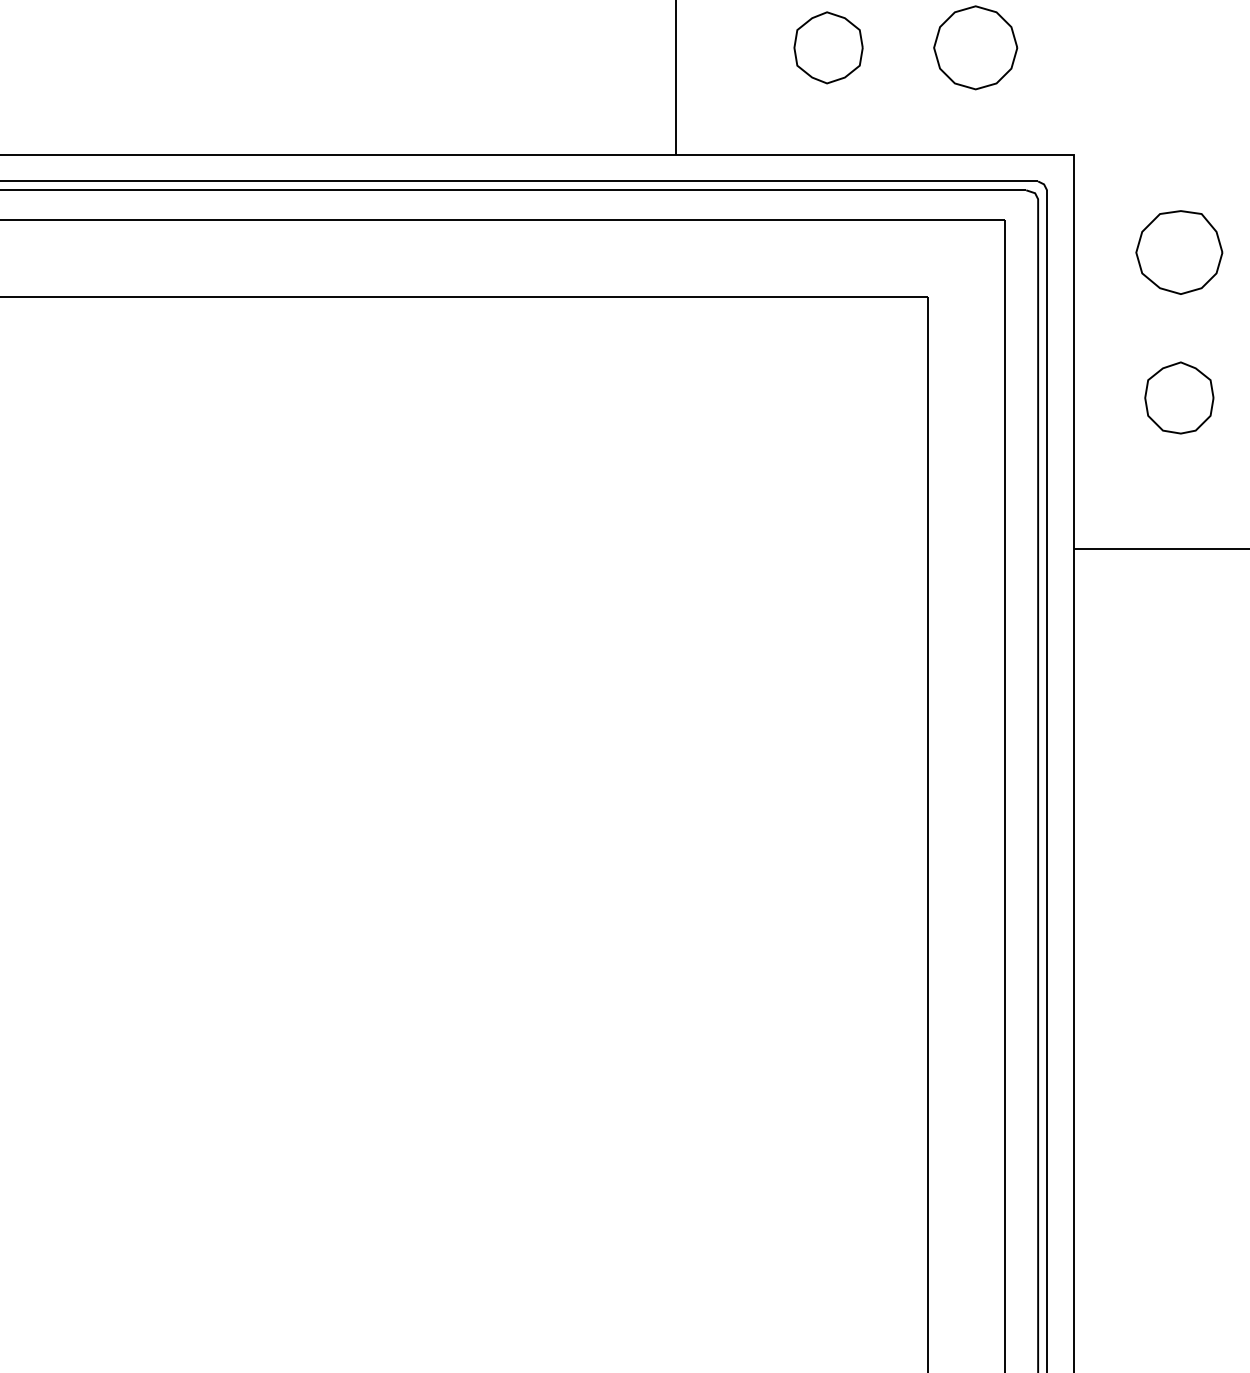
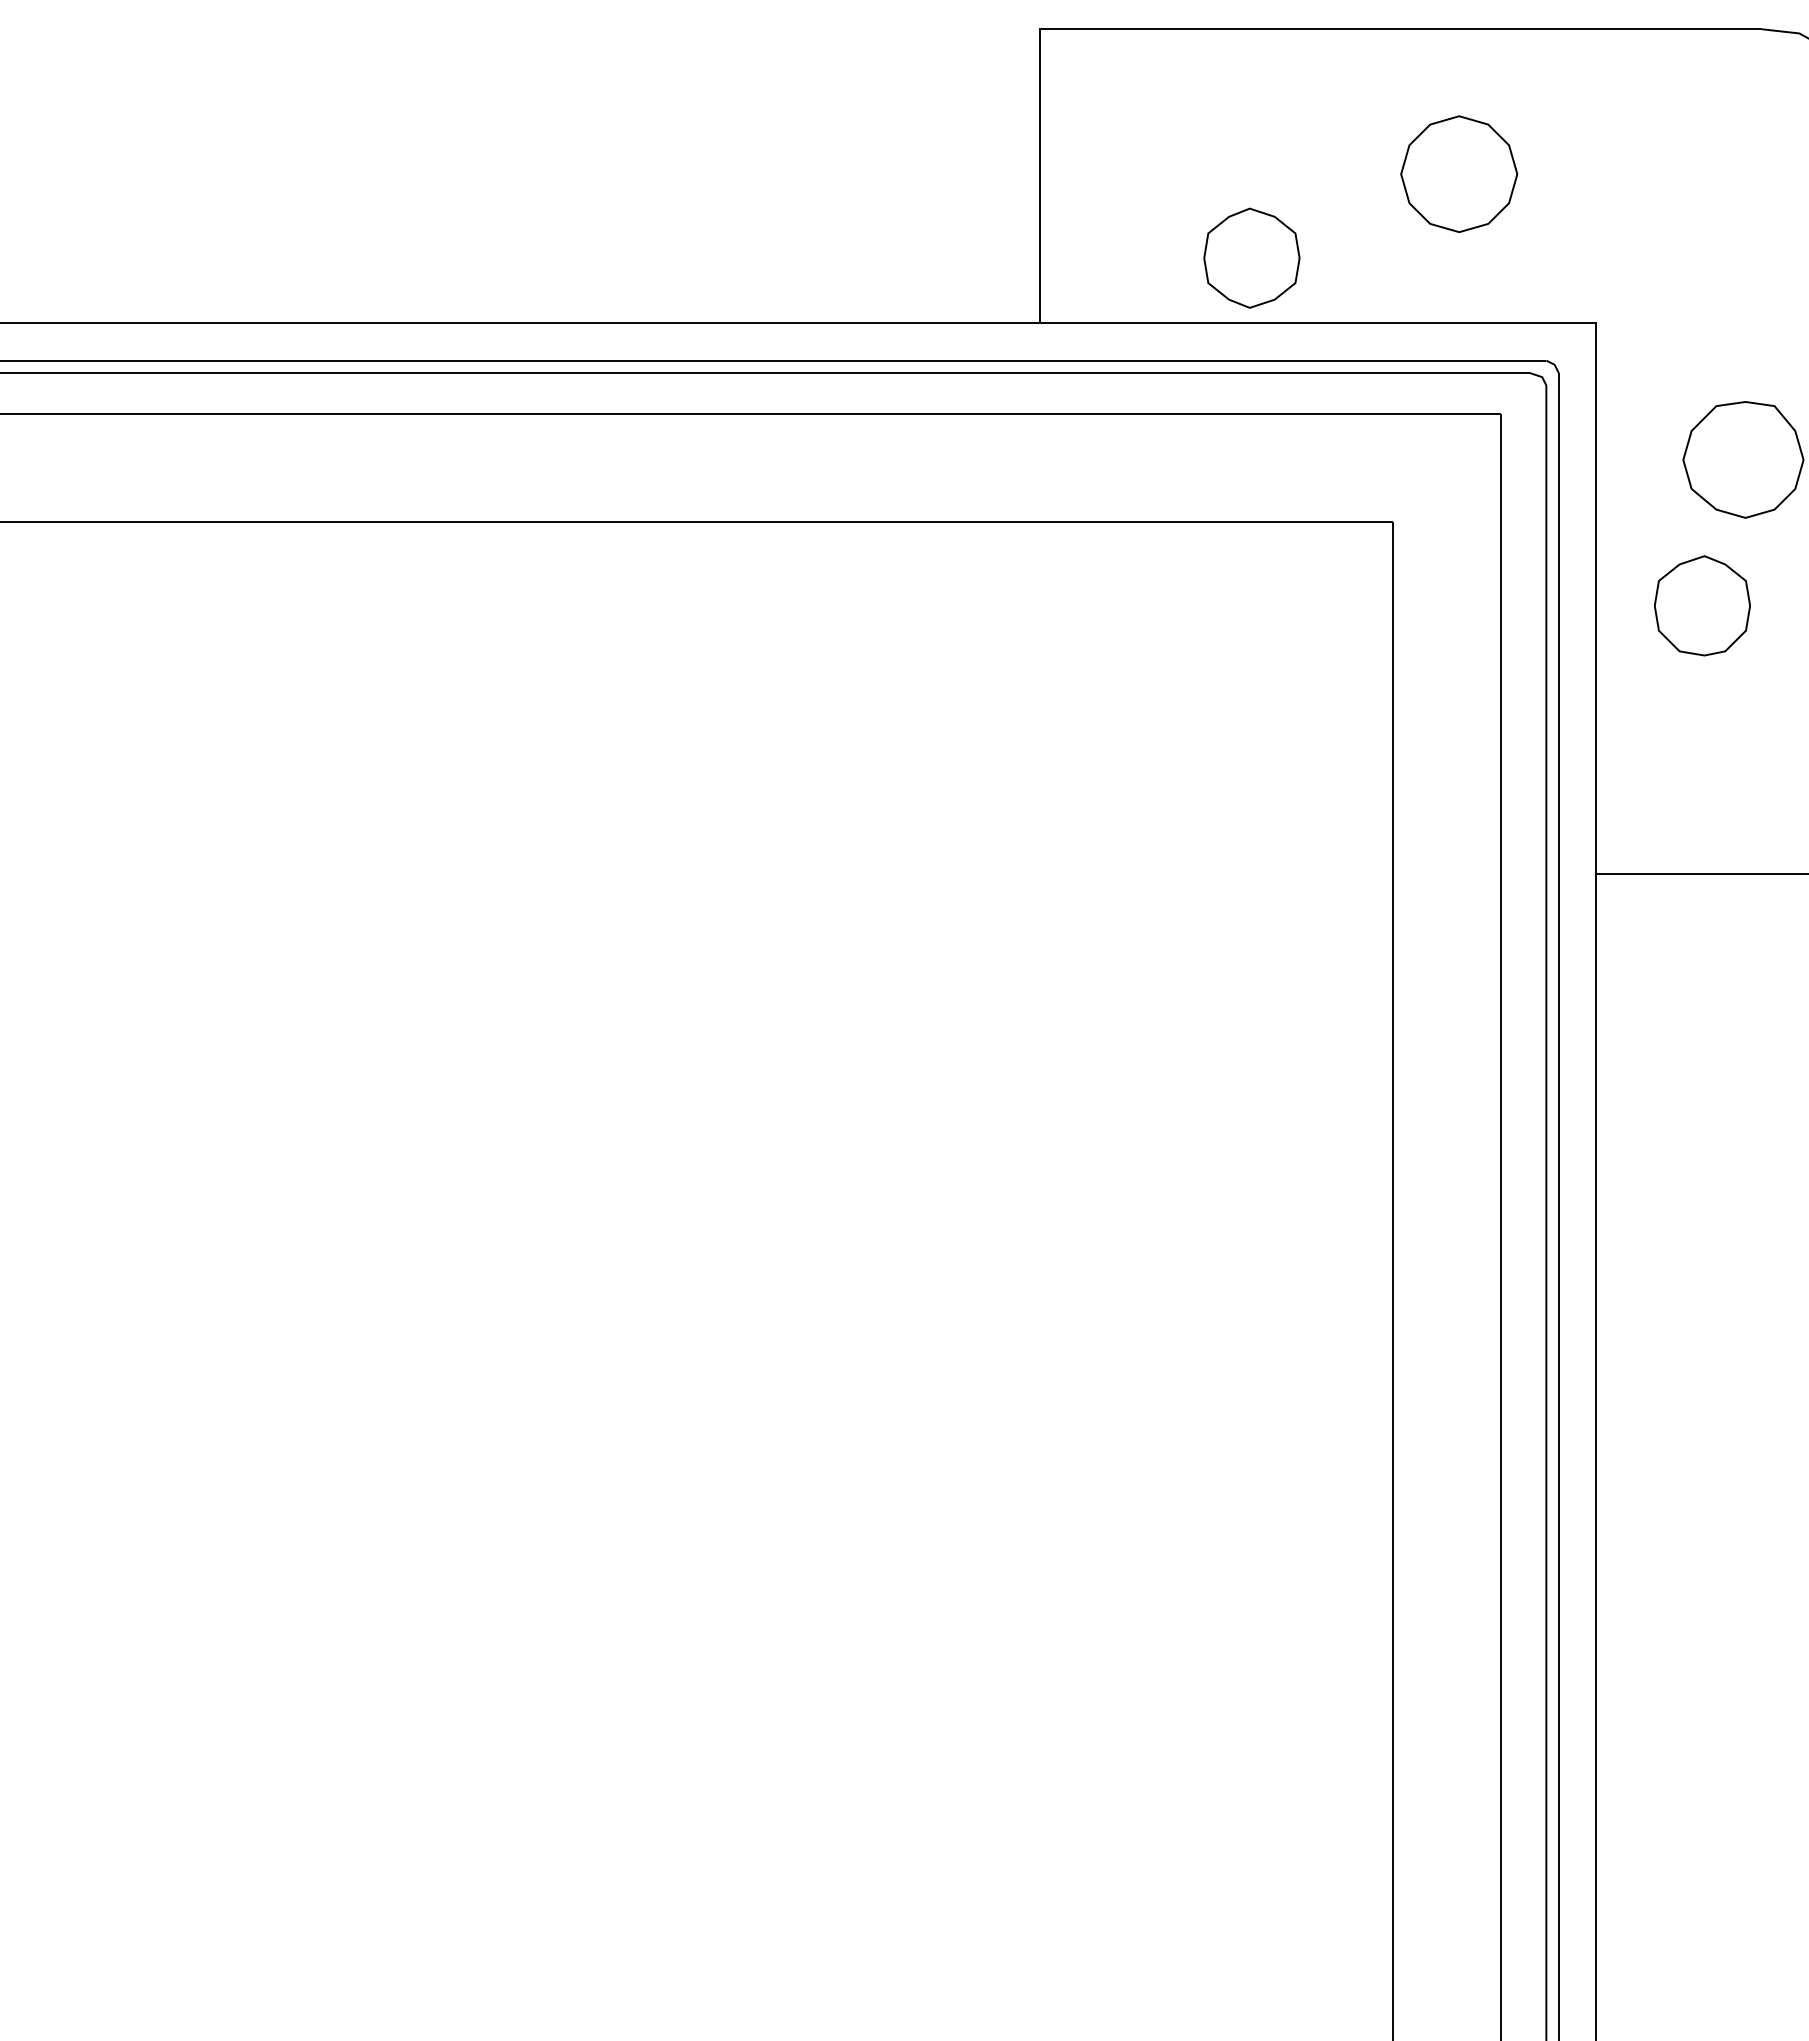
part: (828, 47) -> (1251, 257), moved
part: (1178, 397) -> (1701, 605), moved

